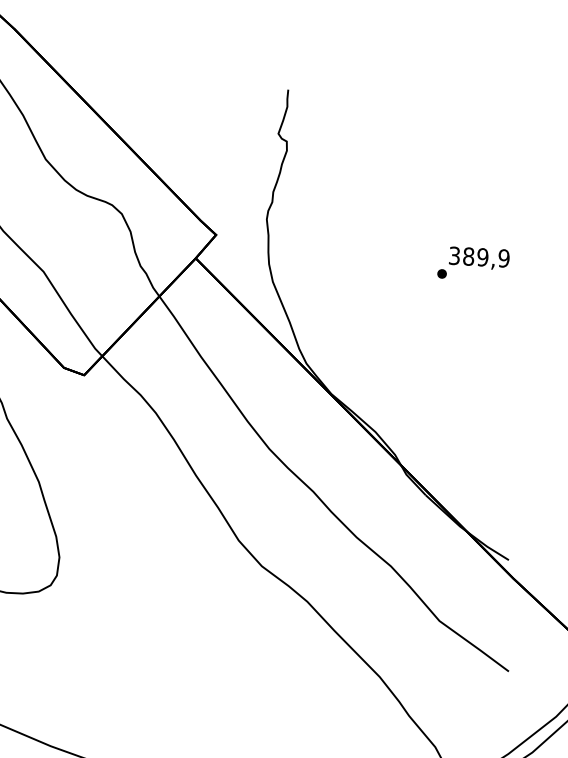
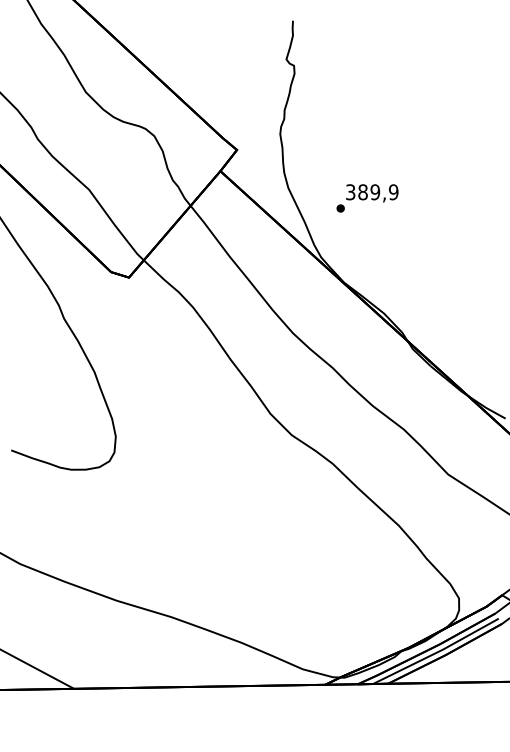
text: (473, 264) -> (367, 198), moved

